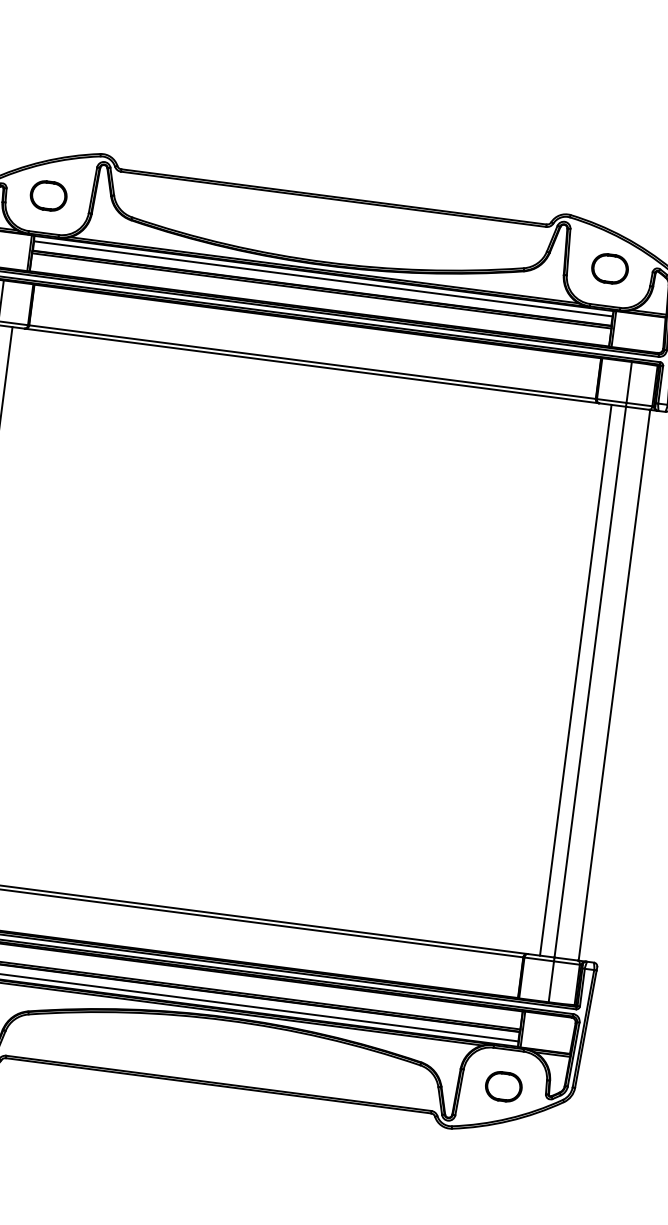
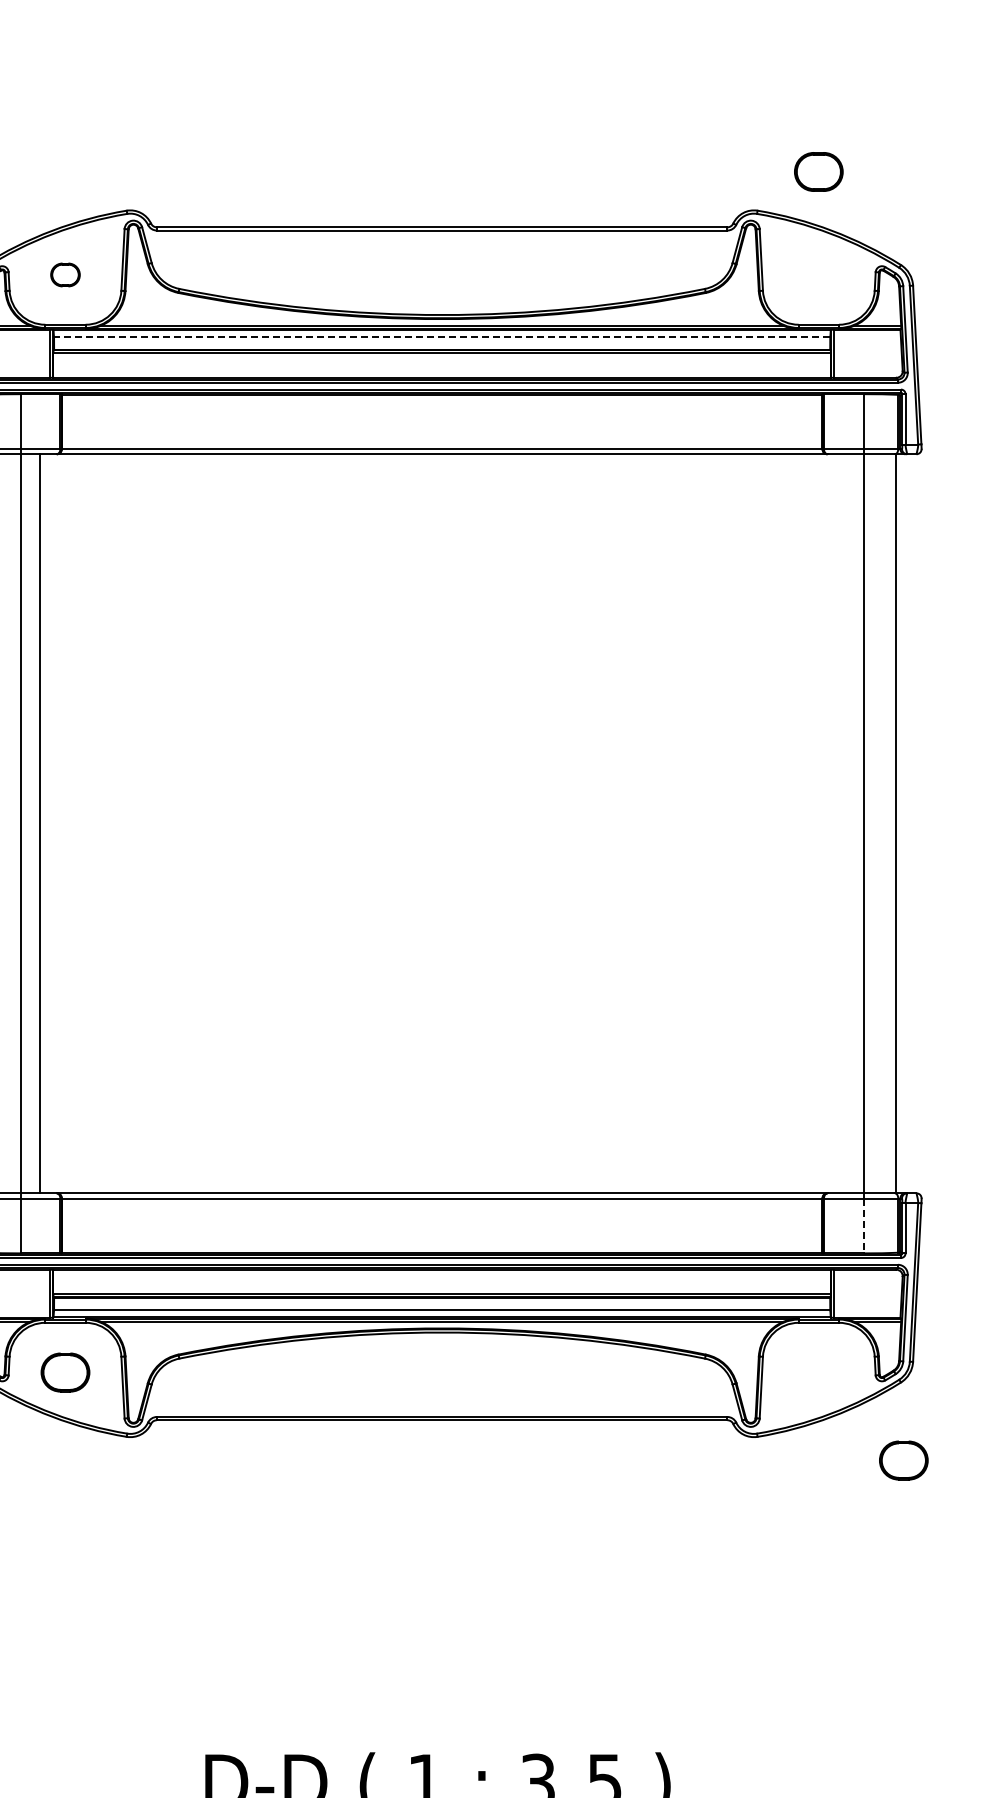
part: (48, 195) -> (65, 274), size x0.6
part: (609, 268) -> (818, 171), moved
line: (322, 278) -> (441, 337), solid -> dashed
line: (576, 680) -> (844, 823), removed
line: (551, 982) -> (863, 1226), solid -> dashed
part: (503, 1086) -> (903, 1460), moved

